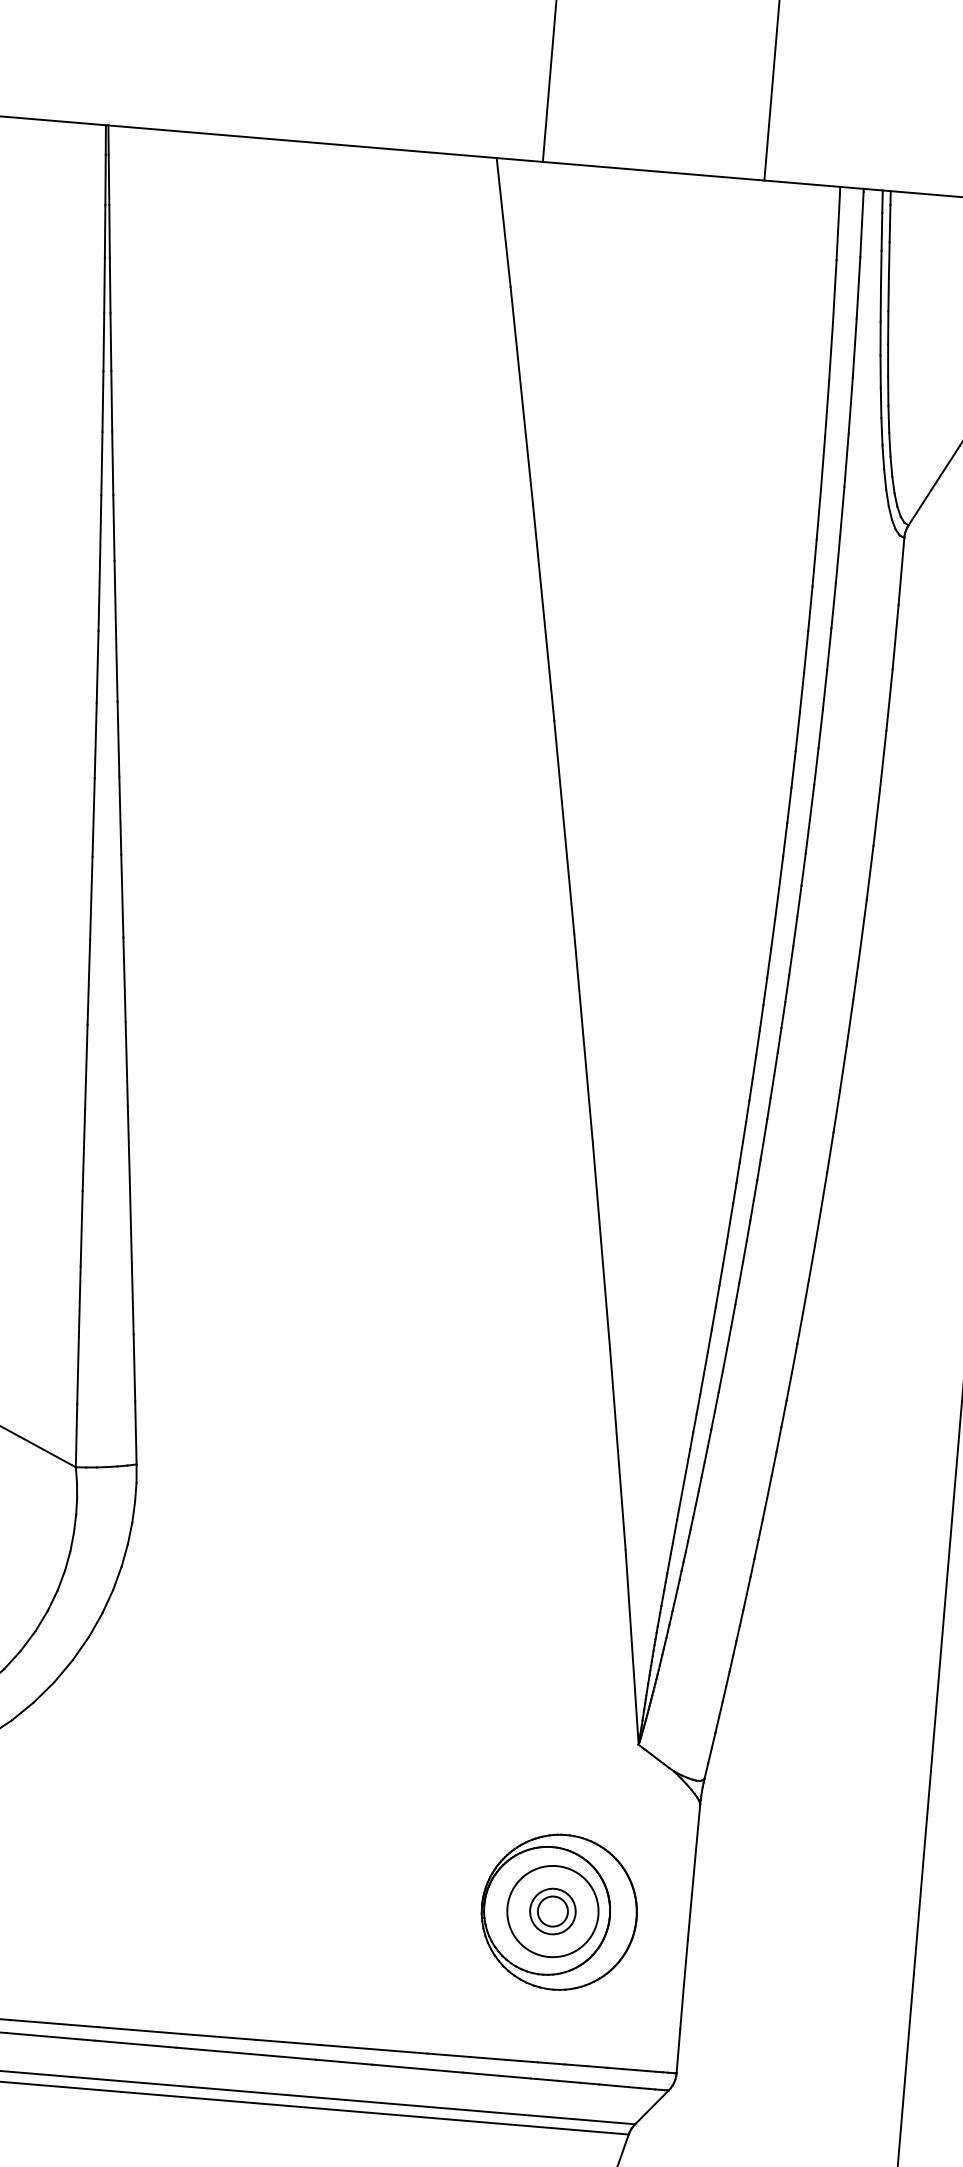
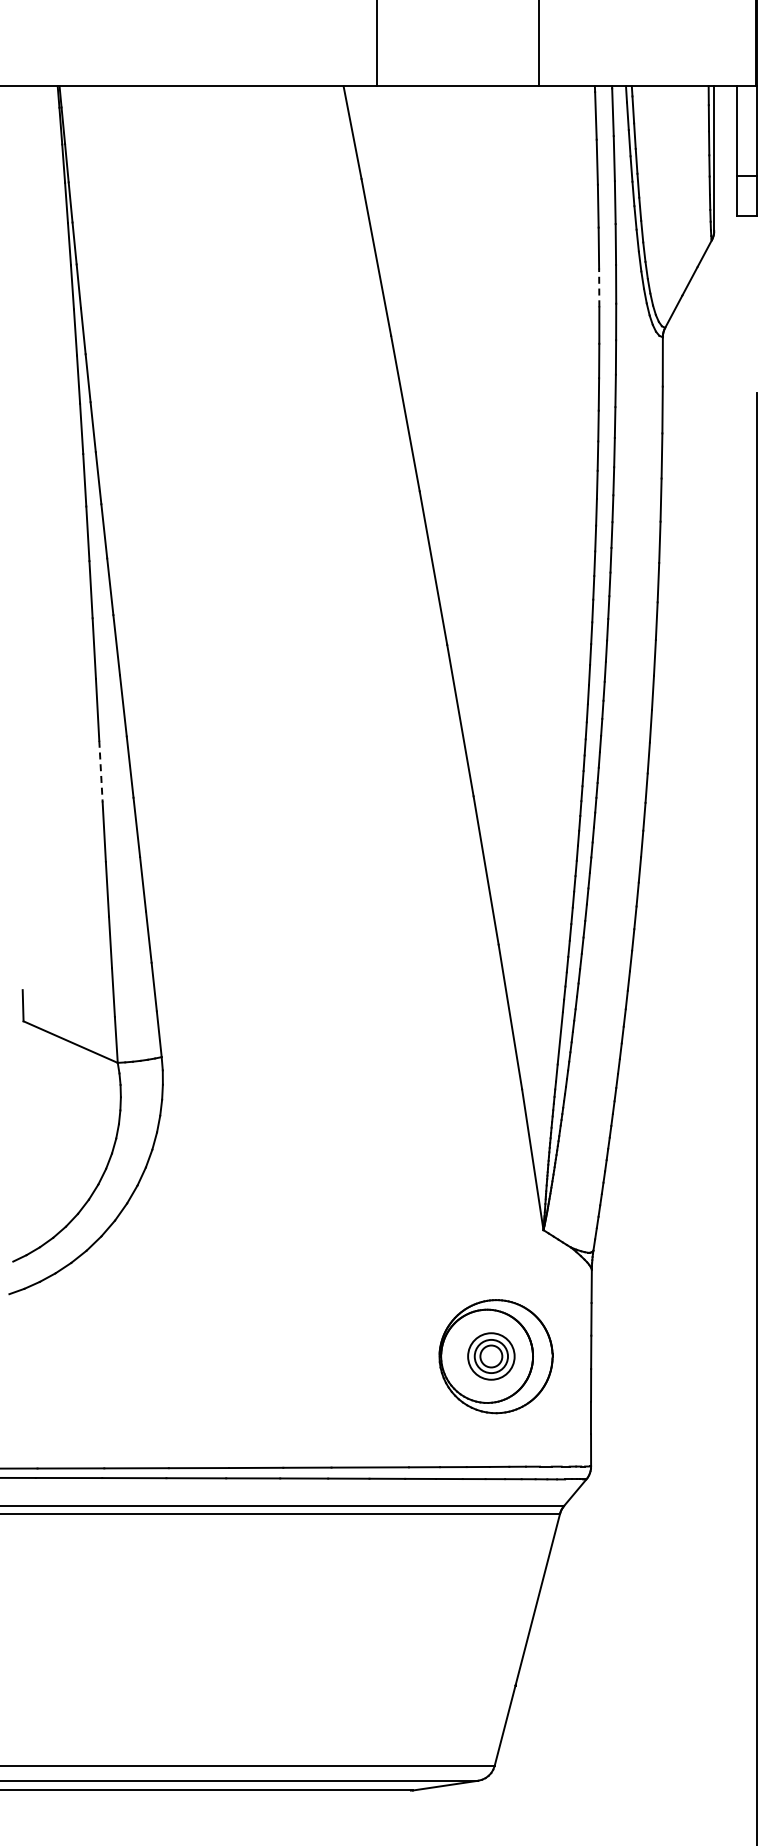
line: (823, 462) -> (599, 287), solid -> dashed
line: (85, 1066) -> (100, 771), solid -> dashed
circle: (553, 1911) -> (491, 1356), size x0.7

